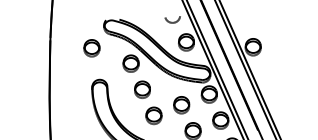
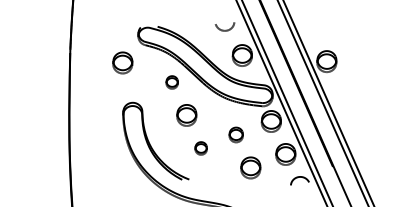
part: (130, 63) -> (171, 82), size x0.6
part: (181, 104) -> (235, 134), size x0.7
part: (153, 115) -> (200, 148), size x0.6

